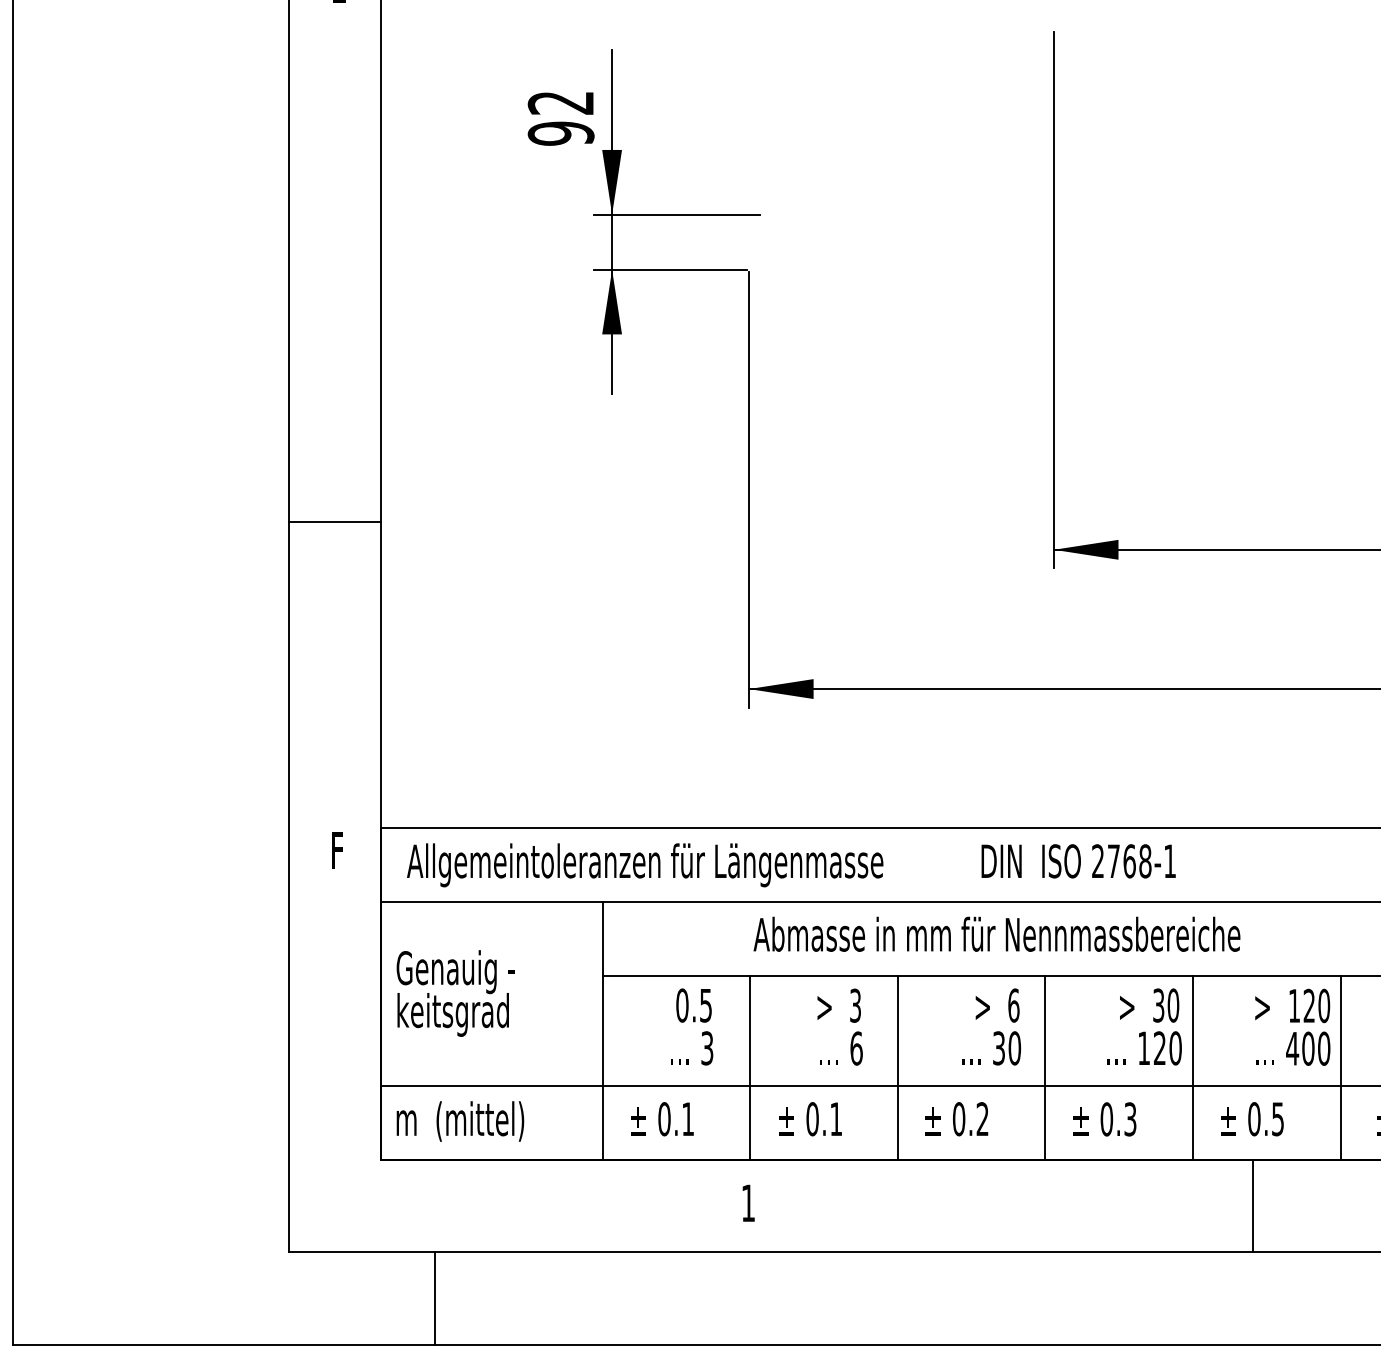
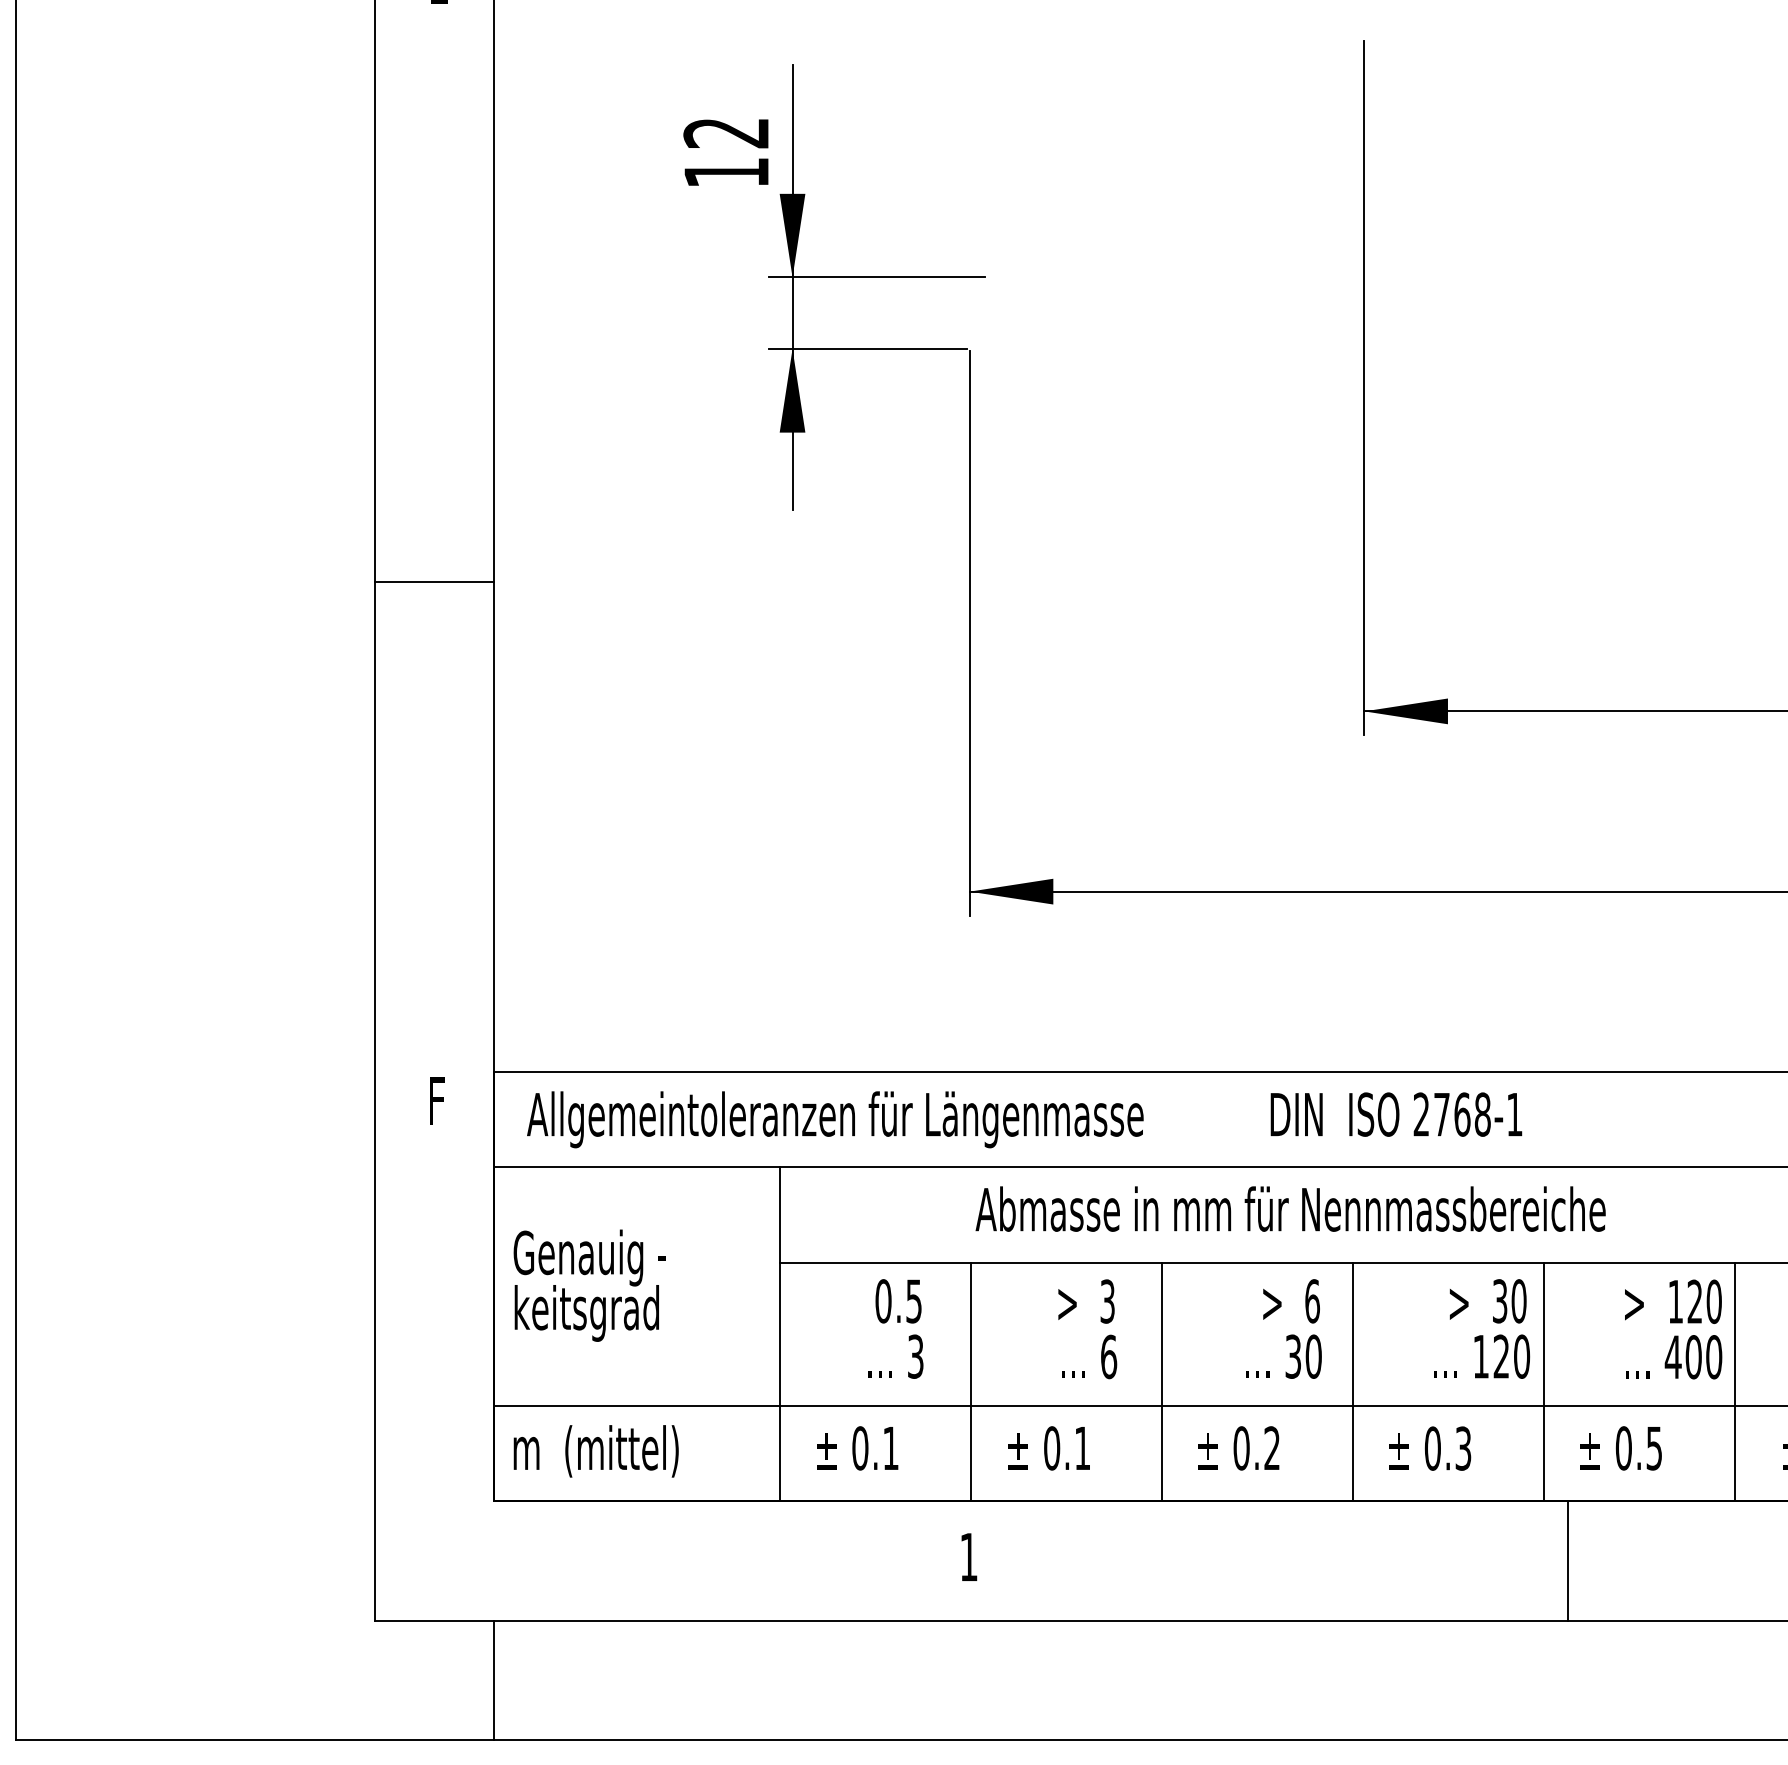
text: (561, 133) -> (726, 172), 92 -> 12
line: (334, 522) -> (433, 582), moved
line: (1253, 1205) -> (1568, 1560), moved
line: (434, 1298) -> (493, 1680), moved

